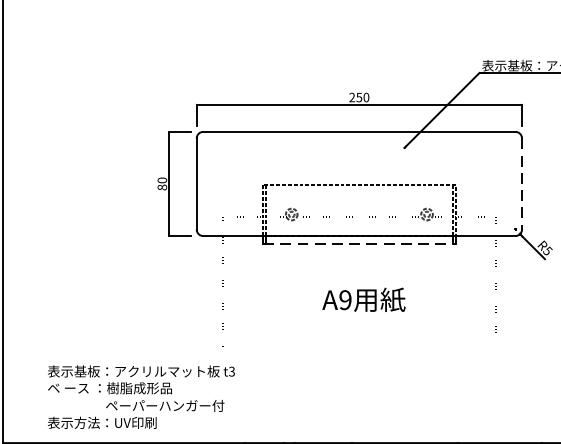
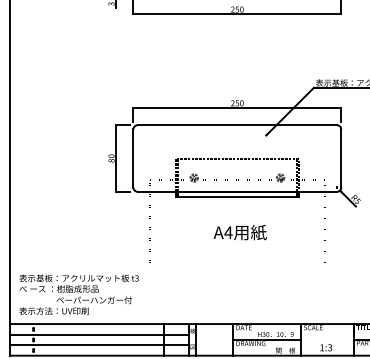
line: (522, 185) -> (341, 159), dashed -> solid
line: (359, 243) -> (237, 196), dashed -> solid
text: (345, 299) -> (228, 232), A9 -> A4
text: (140, 396) -> (78, 294), moved

